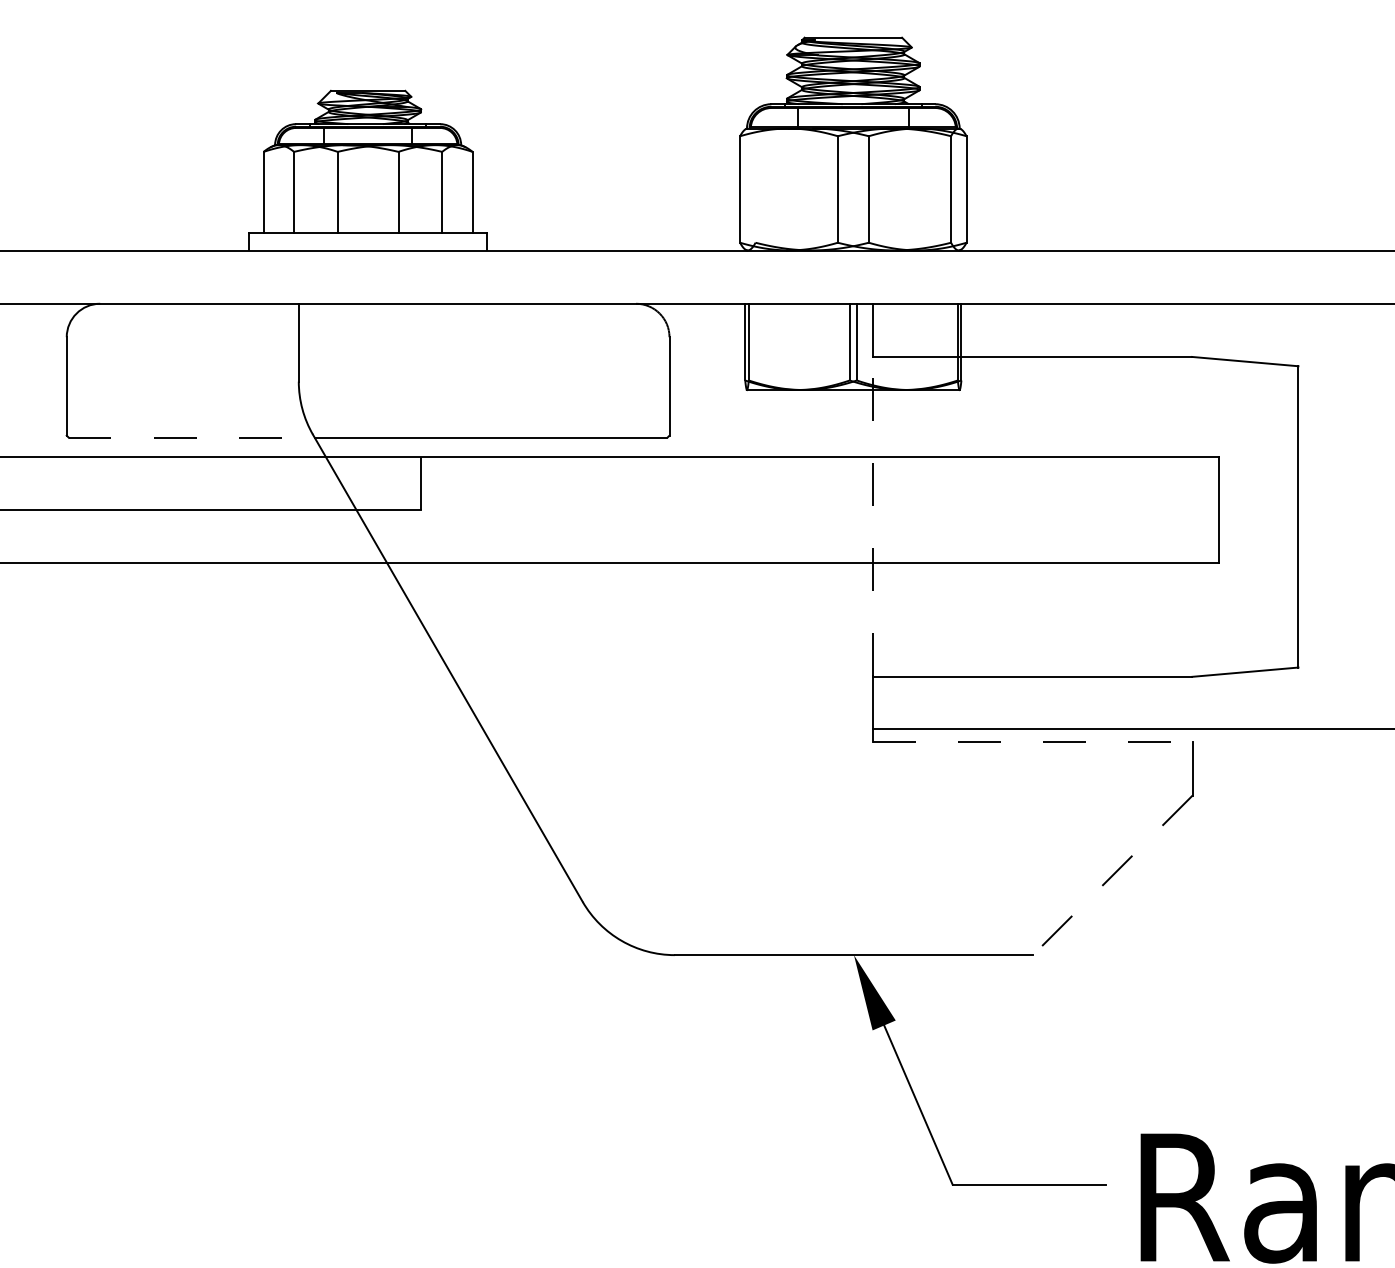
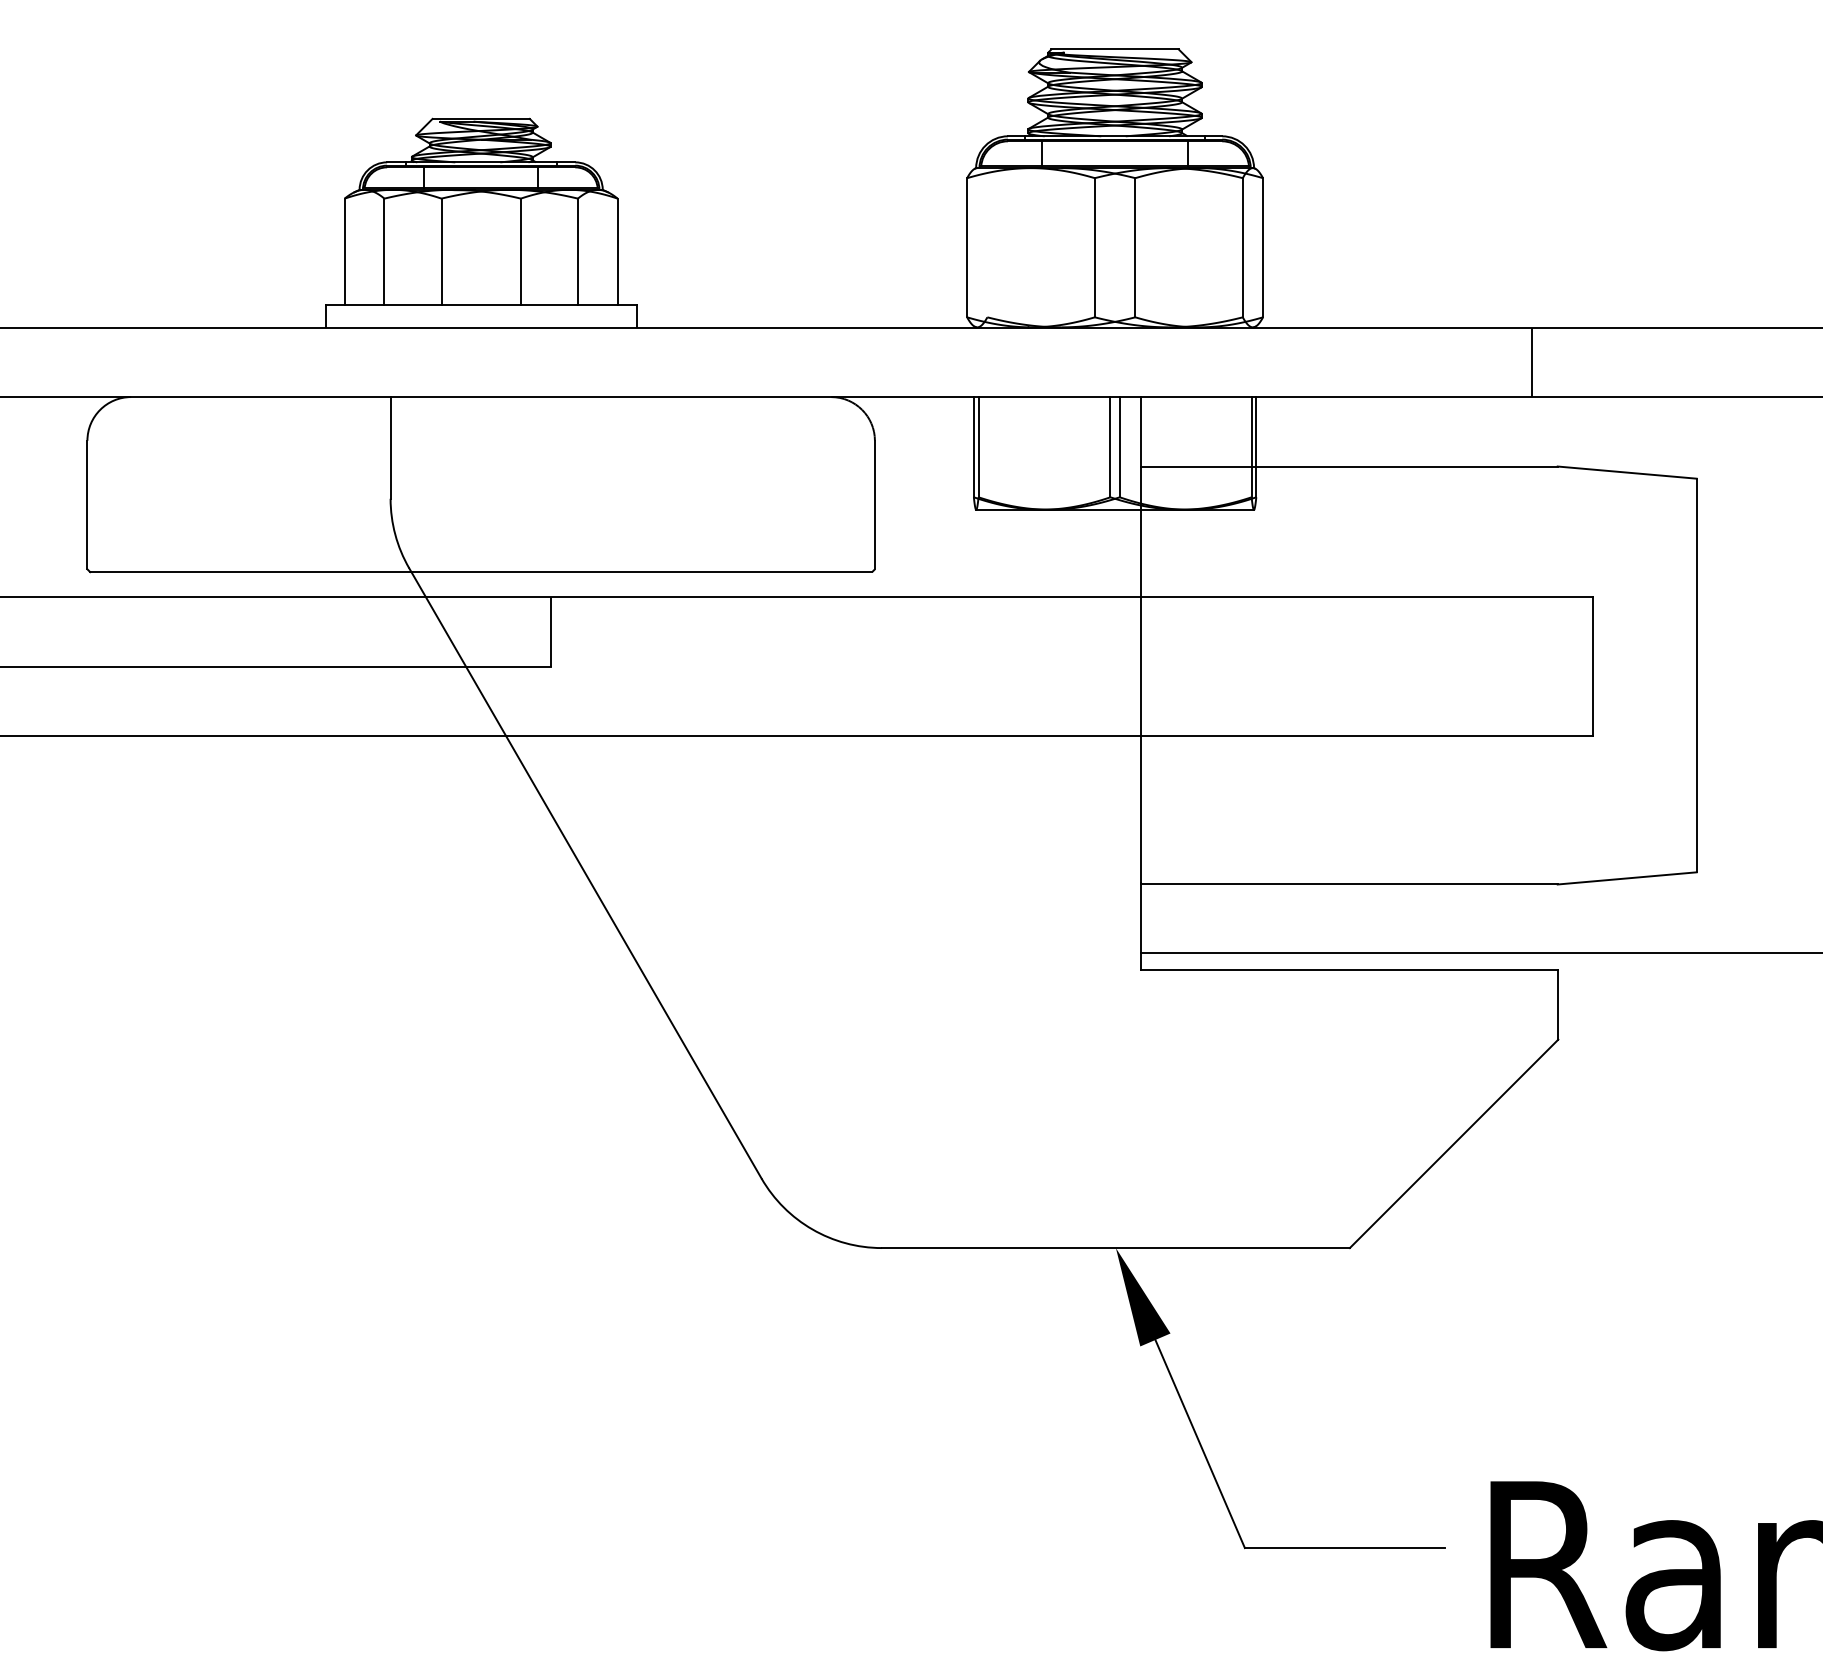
line: (1172, 277) -> (1531, 362), added
line: (191, 438) -> (250, 572), dashed -> solid
line: (872, 516) -> (1140, 674), dashed -> solid
line: (1032, 742) -> (1349, 970), dashed -> solid
line: (1112, 875) -> (1453, 1144), dashed -> solid

